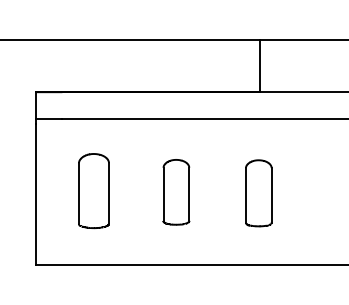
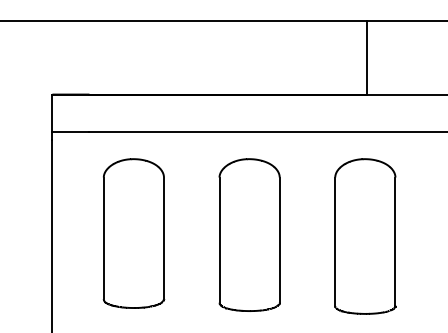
part: (93, 190) -> (133, 232), size x1.43
part: (176, 192) -> (249, 235), size x1.67
part: (258, 193) -> (365, 236), size x1.67

